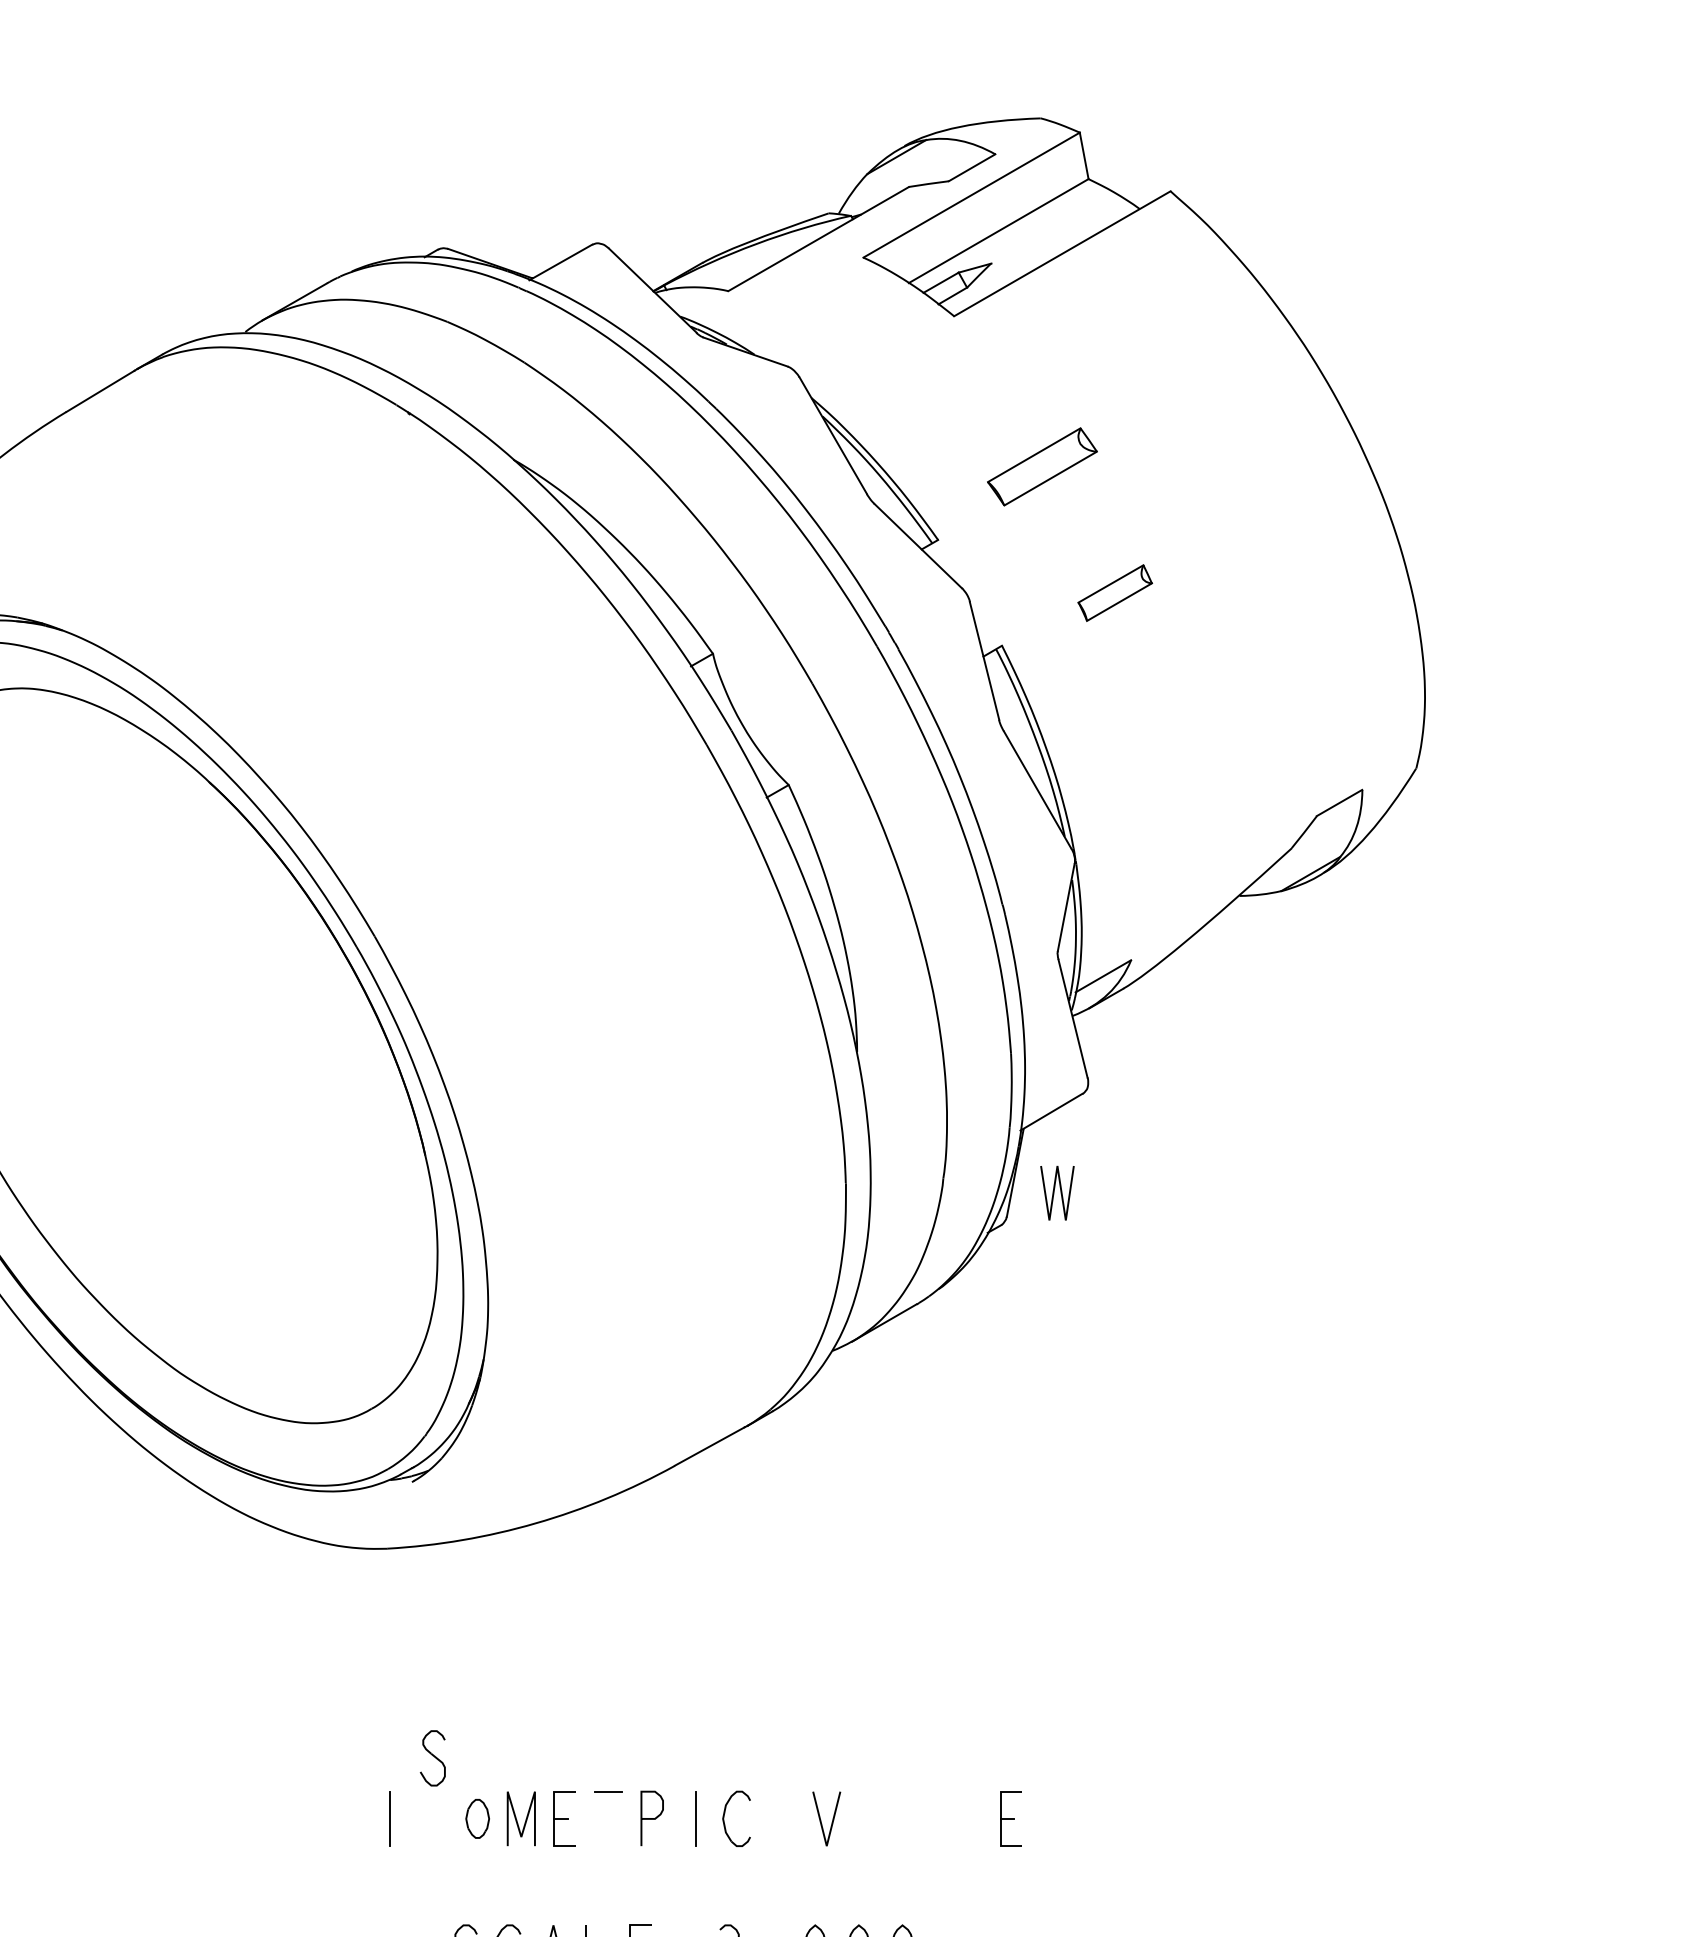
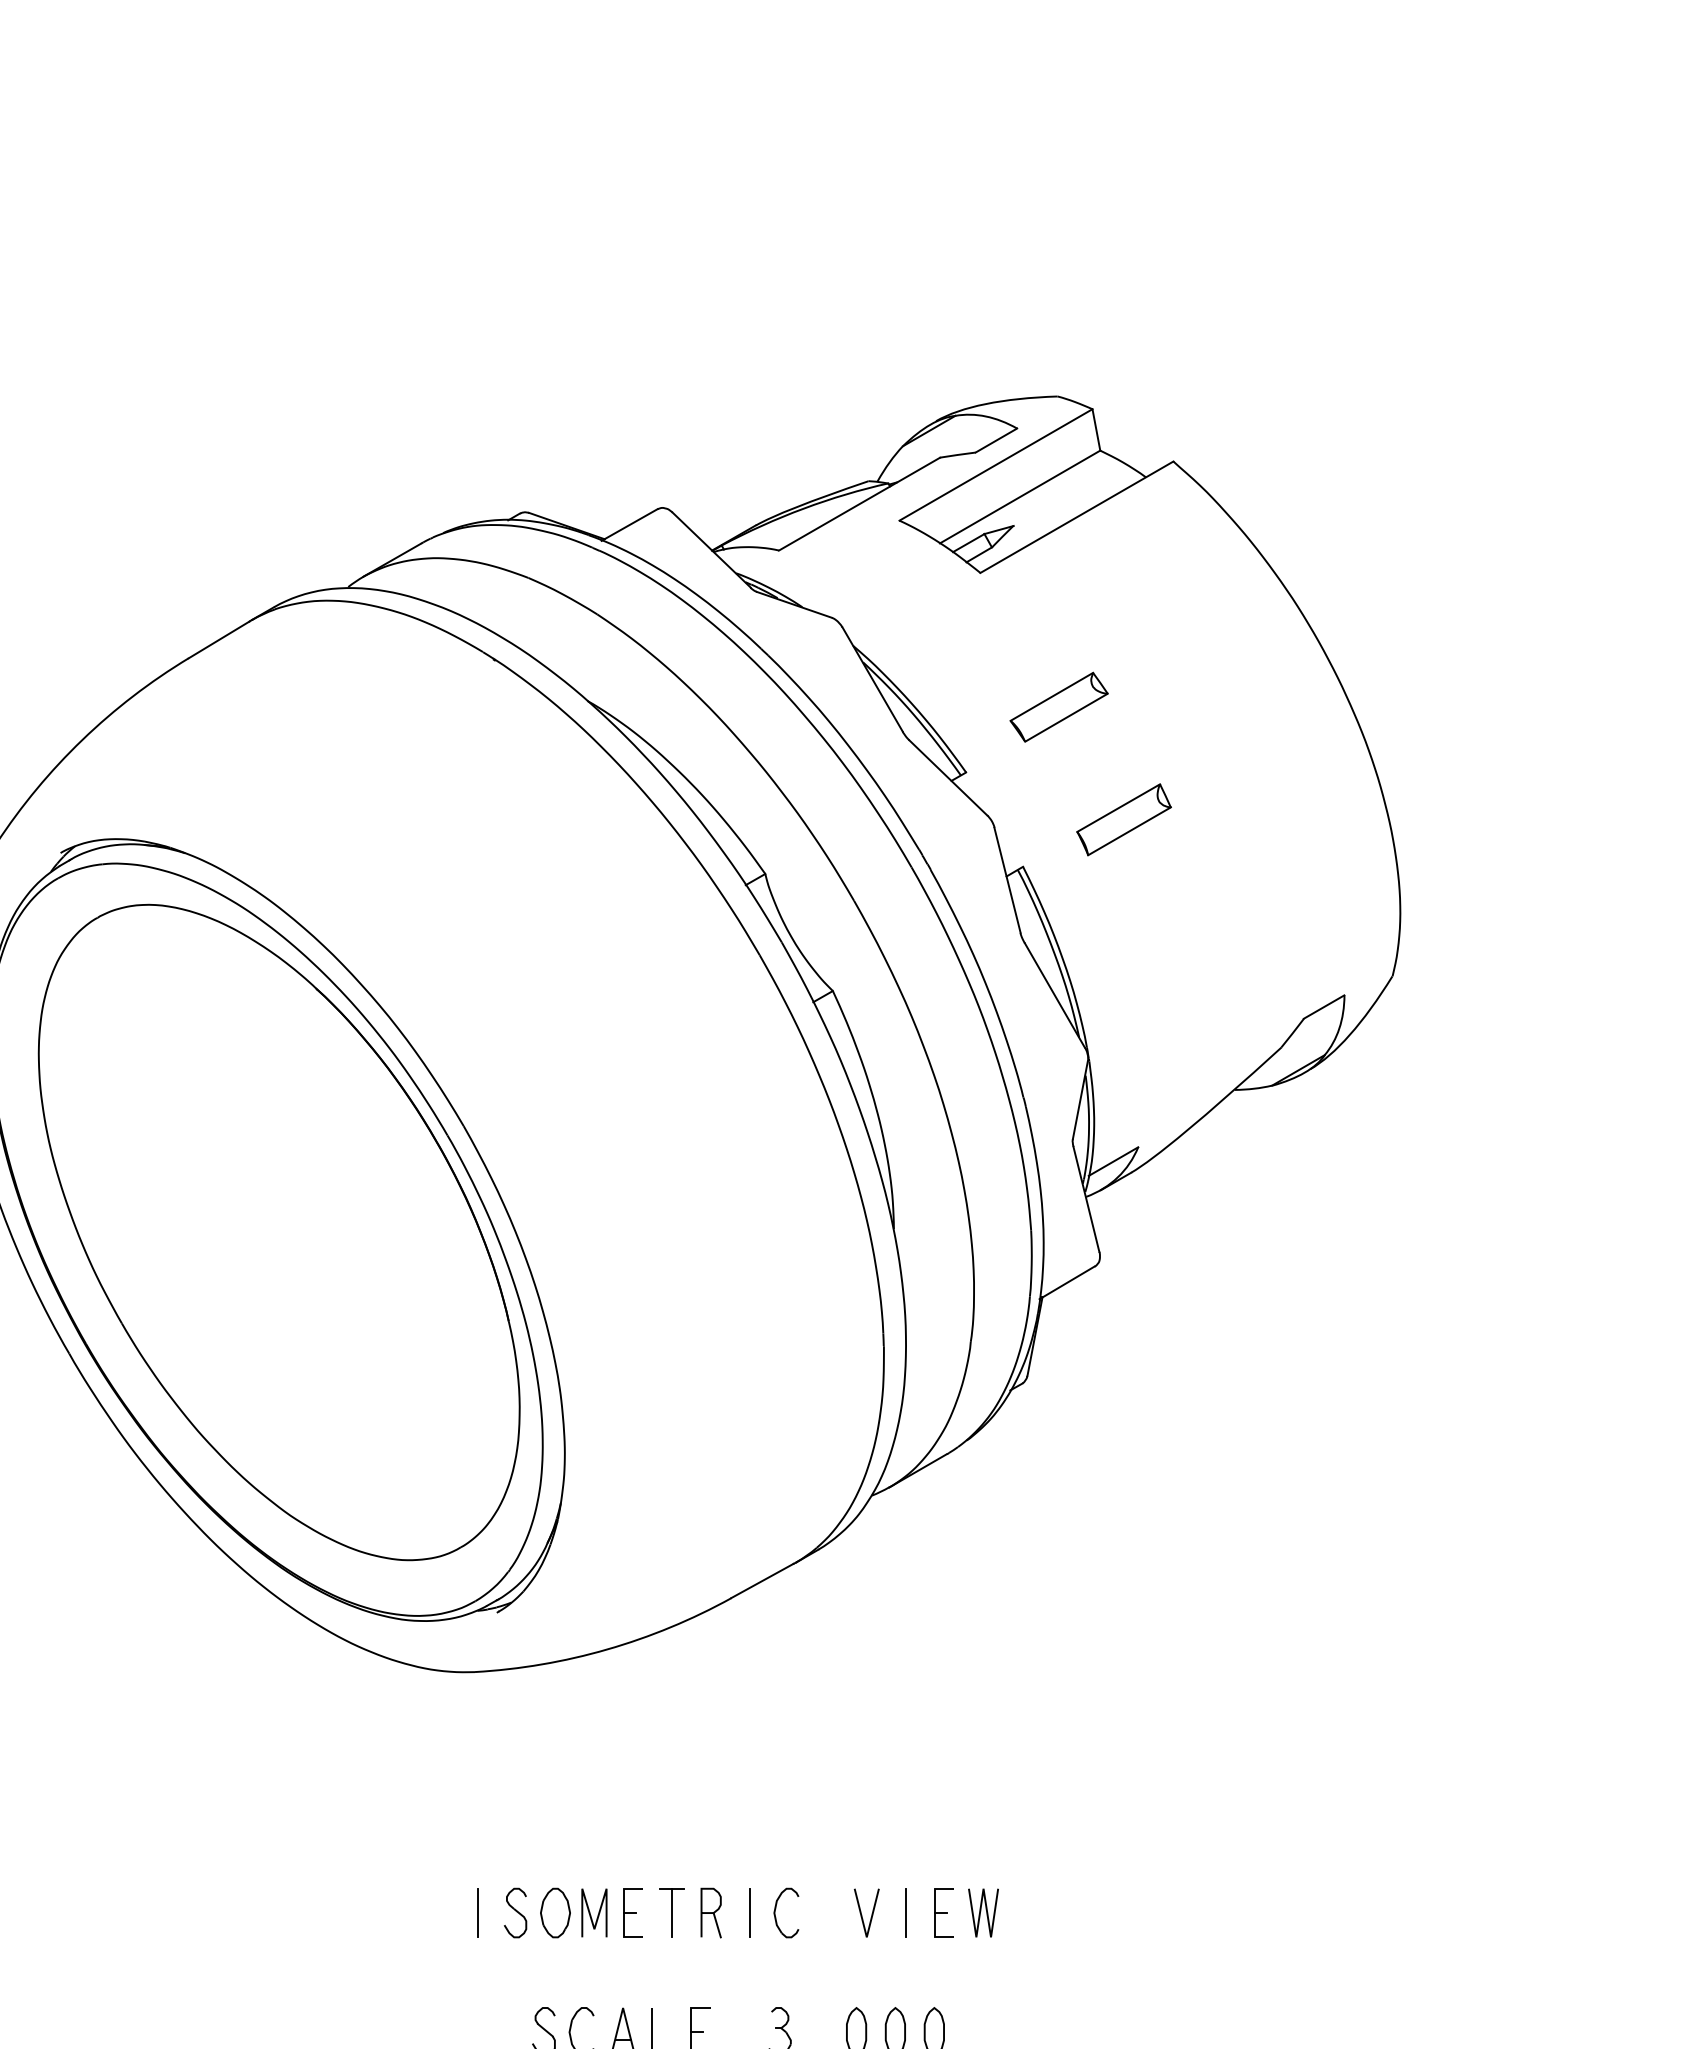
part: (1114, 592) -> (1123, 819), size x1.43
line: (1055, 1191) -> (981, 1911), moved
part: (432, 1757) -> (515, 1912), moved
part: (477, 1818) -> (555, 1912), size x1.43
line: (608, 1818) -> (672, 1912), added
line: (870, 1818) -> (905, 1912), added
part: (1010, 1818) -> (943, 1912), moved
line: (658, 1832) -> (716, 1925), added

